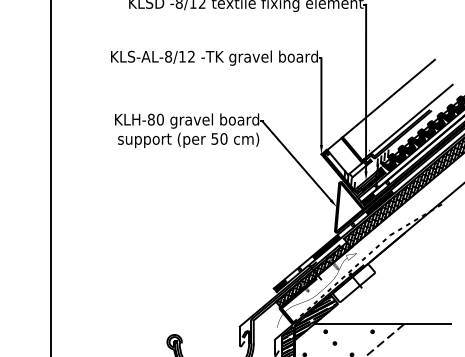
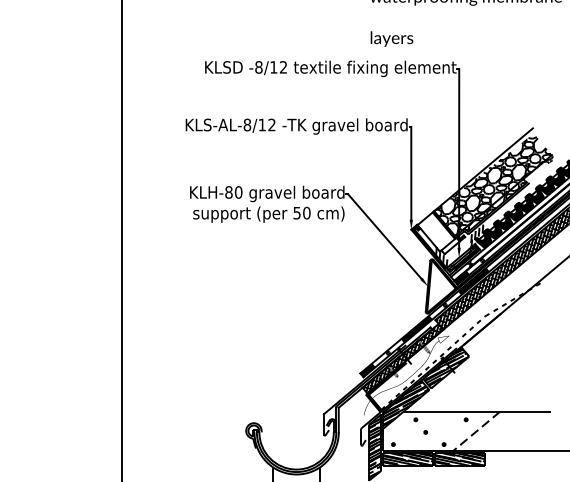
hatch: (399, 114) -> (494, 186), added
hatch: (354, 283) -> (446, 368), added

